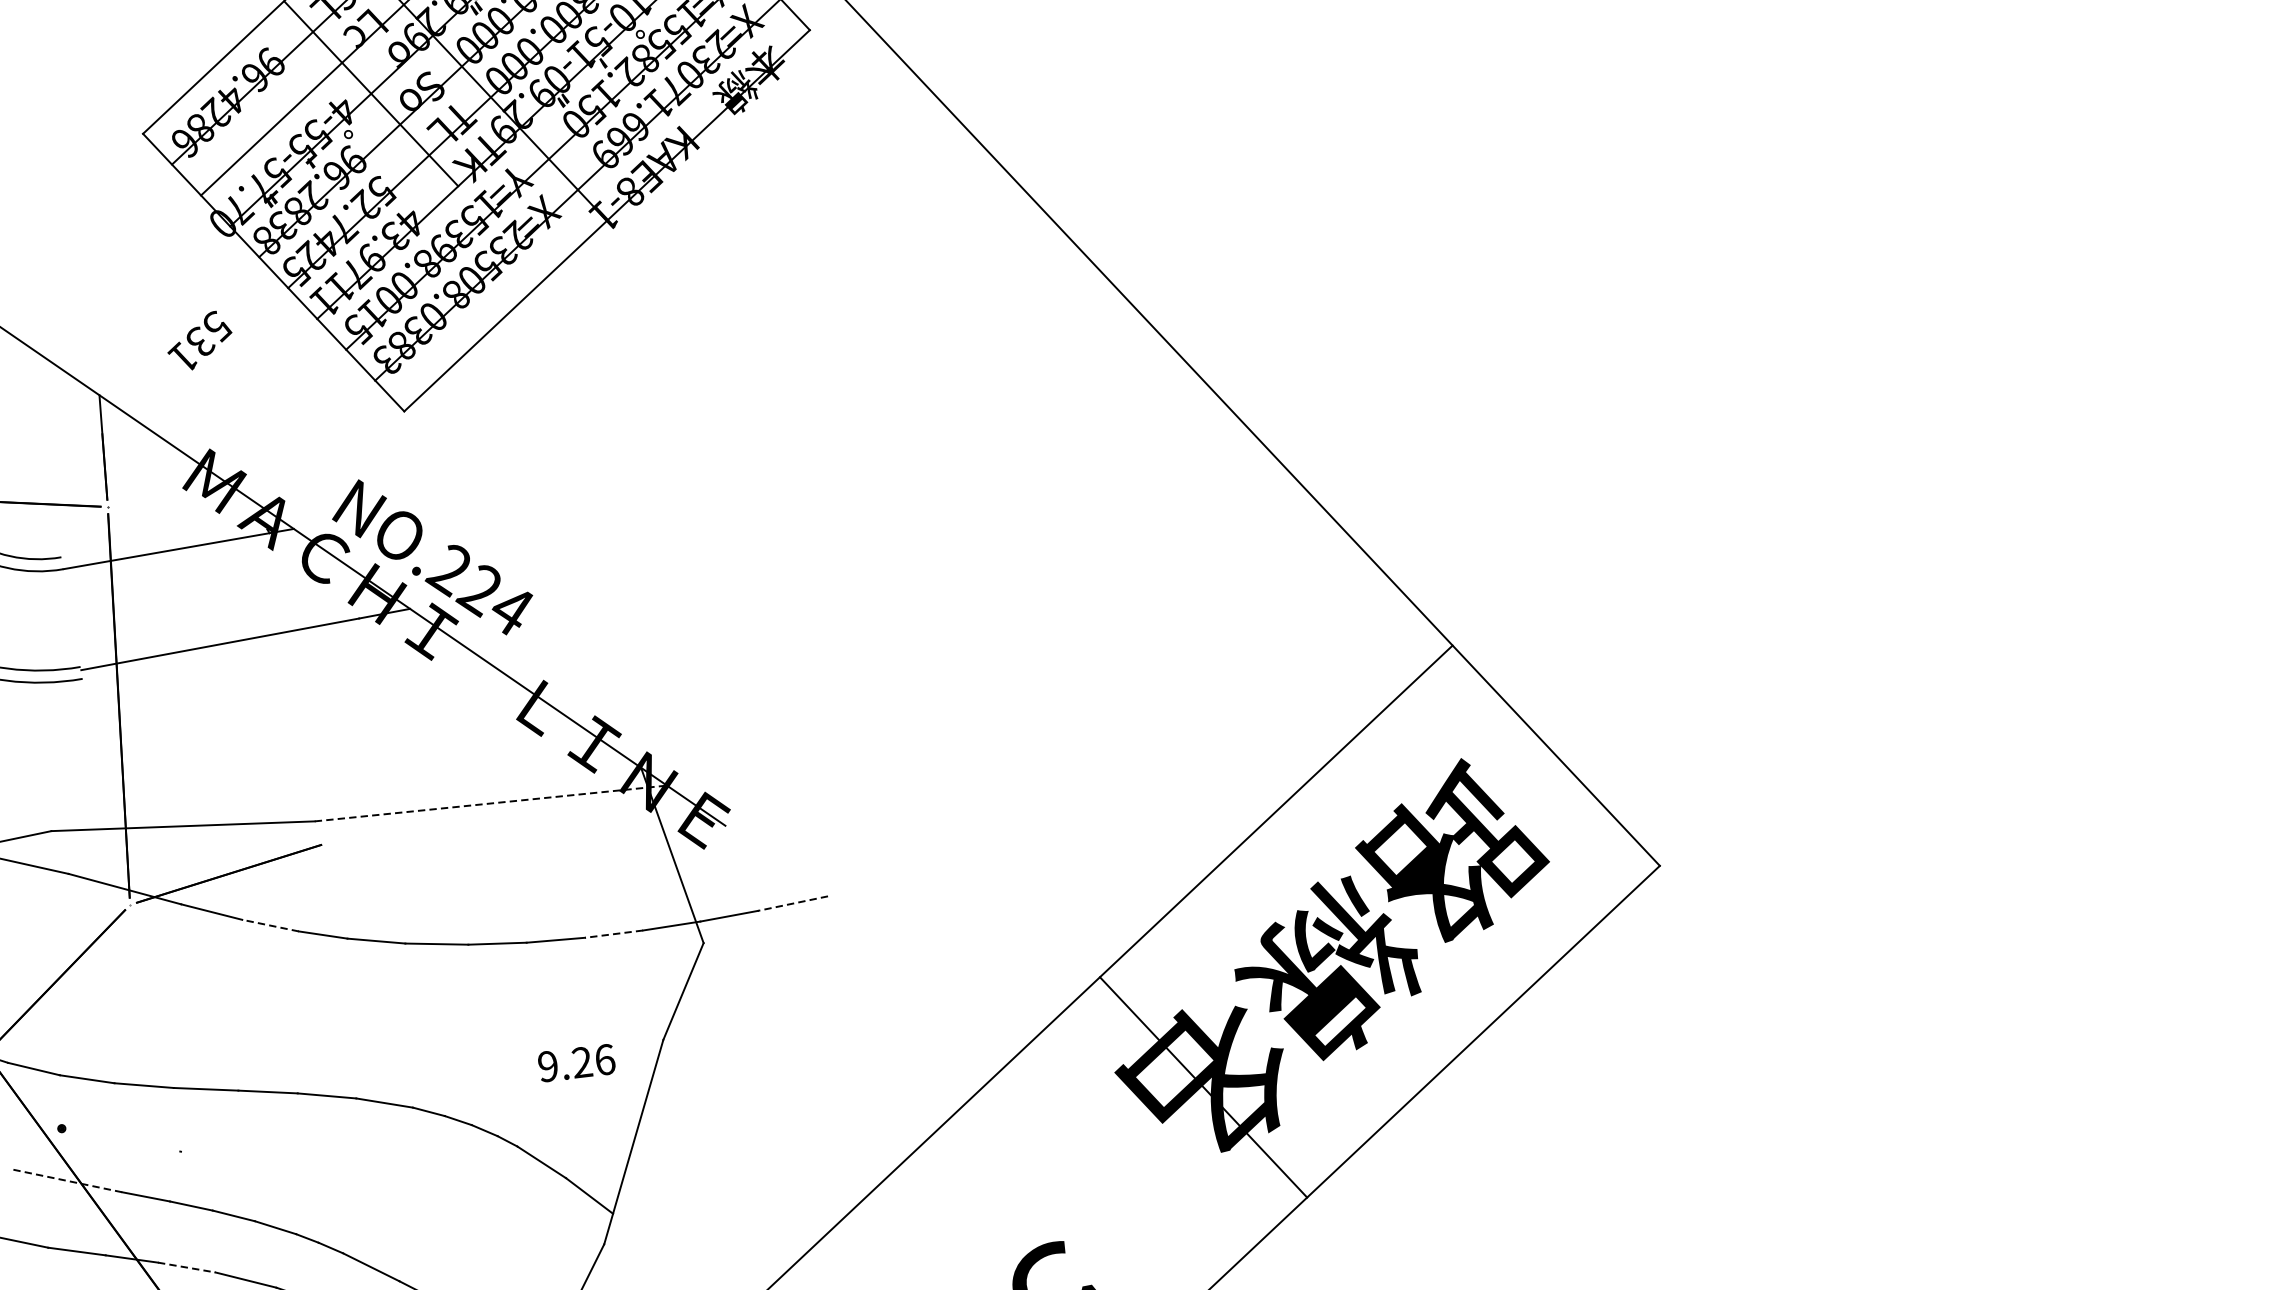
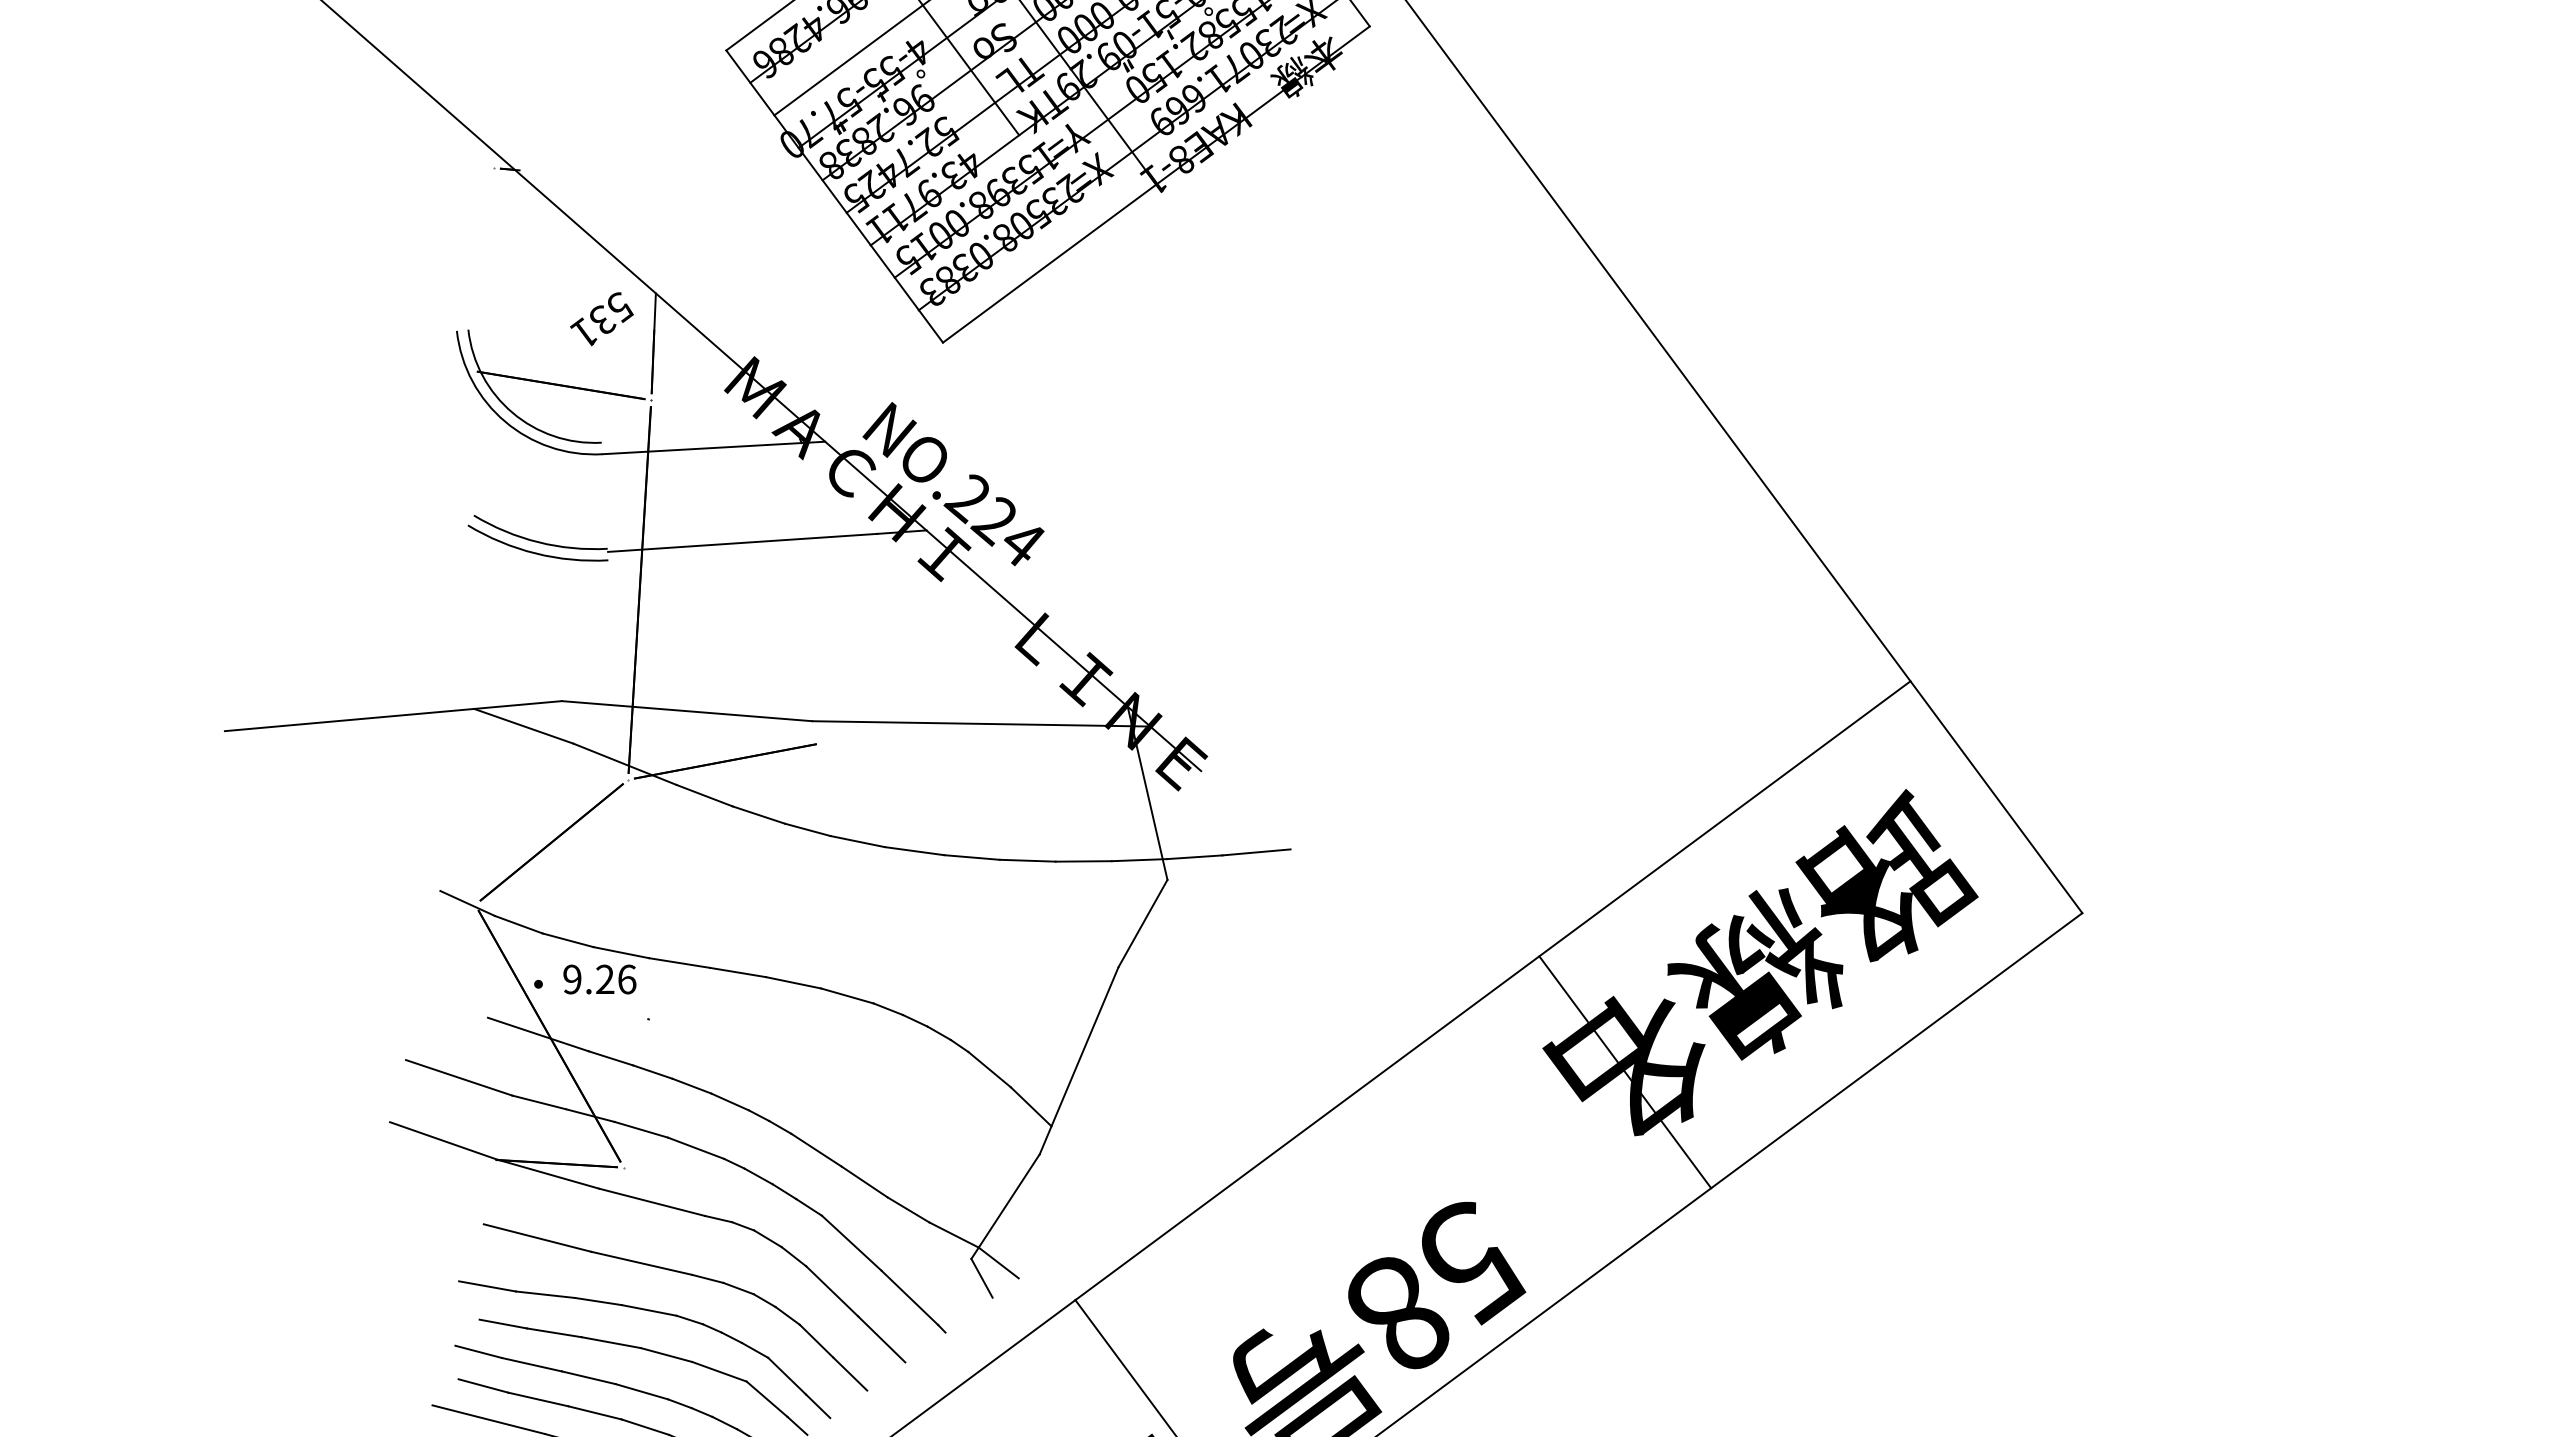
text: (199, 341) -> (601, 319), moved
line: (490, 803) -> (981, 723), dashed -> solid
line: (792, 903) -> (1256, 852), dashed -> solid
line: (271, 925) -> (759, 815), dashed -> solid
line: (613, 934) -> (1083, 861), dashed -> solid
text: (576, 1063) -> (599, 979), moved
line: (66, 1181) -> (537, 1034), dashed -> solid
line: (186, 1267) -> (641, 1129), dashed -> solid

